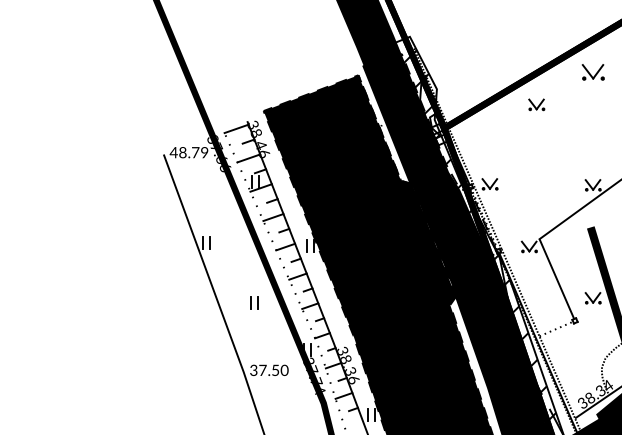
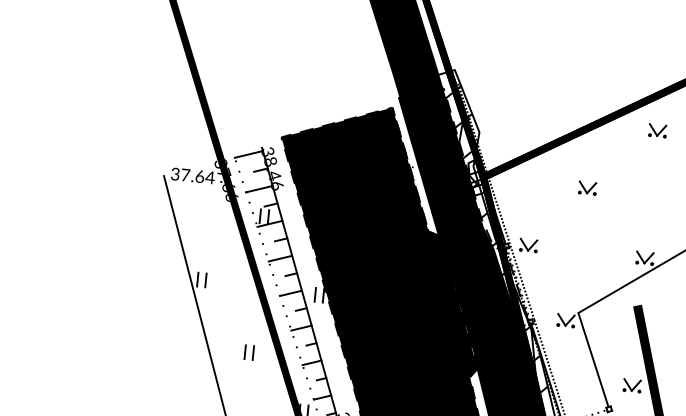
part: (592, 72) -> (656, 130), size x0.71
part: (536, 104) -> (587, 187), moved
text: (188, 152) -> (191, 175), 48.79 -> 37.64

